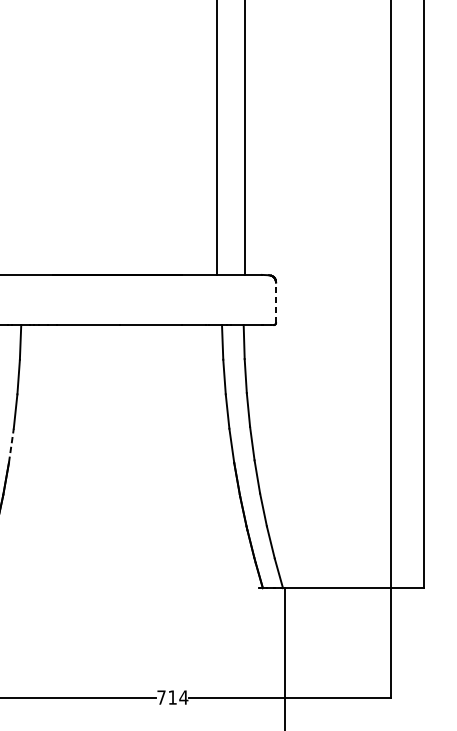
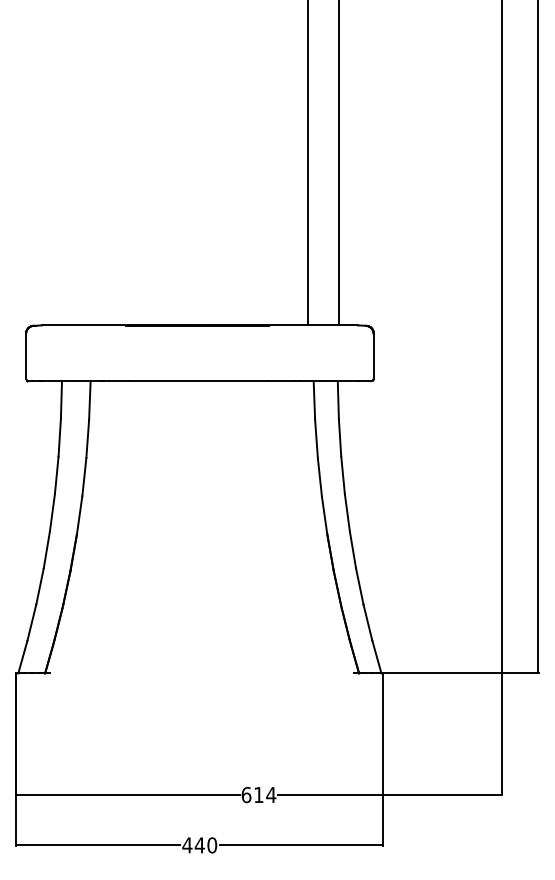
line: (275, 302) -> (373, 356), dashed -> solid
line: (11, 445) -> (79, 514), dashed -> solid
text: (161, 697) -> (246, 794), 714 -> 614

